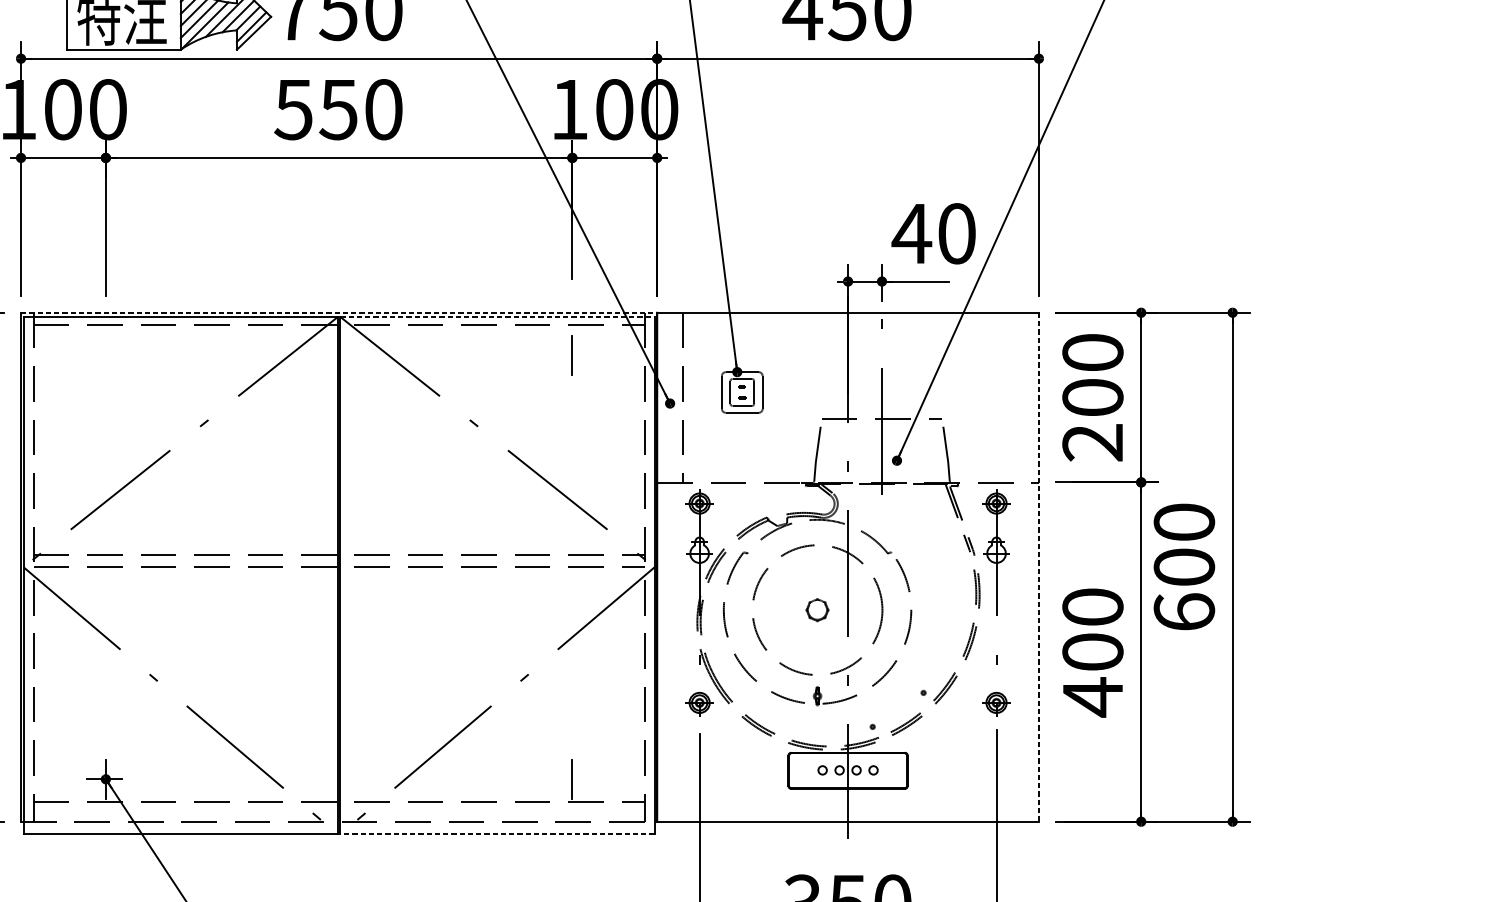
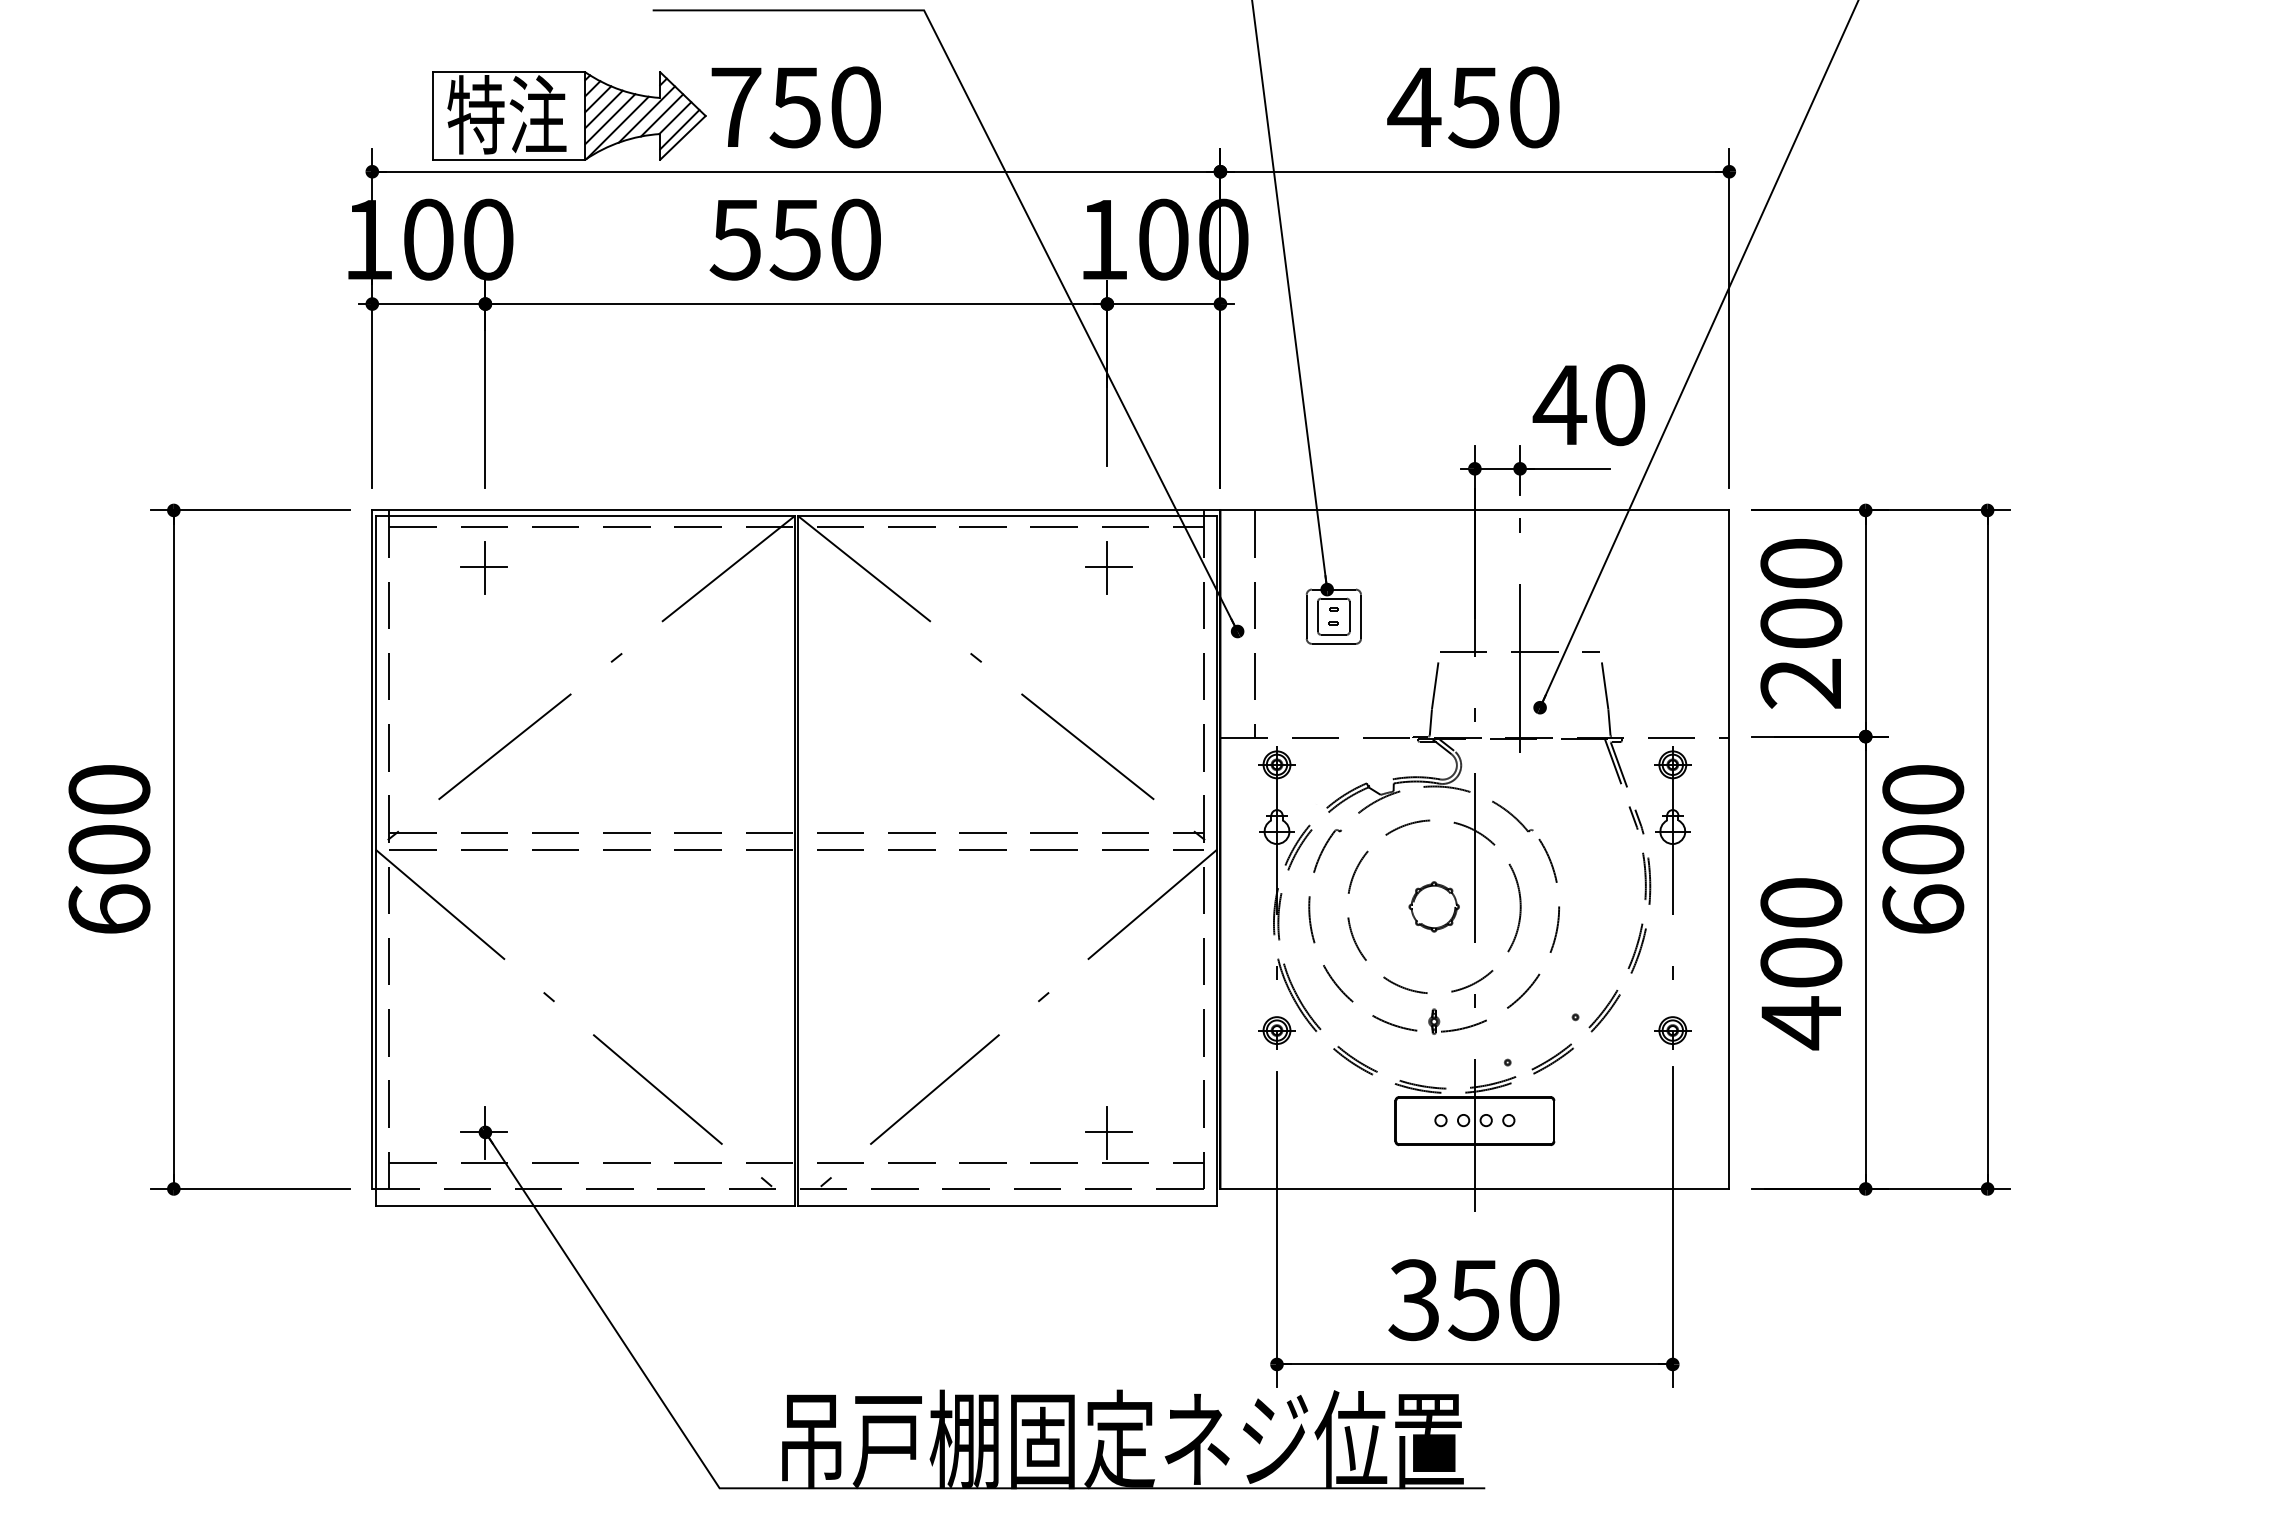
line: (339, 312) -> (796, 510), dashed -> solid
line: (498, 317) -> (1008, 516), dashed -> solid
line: (573, 354) -> (1108, 566), added
part: (104, 355) -> (483, 567), added
line: (1039, 567) -> (1729, 850), dashed -> solid
part: (817, 609) -> (1433, 906), size x1.67
line: (573, 779) -> (1108, 1132), added
line: (497, 834) -> (1007, 1205), dashed -> solid

